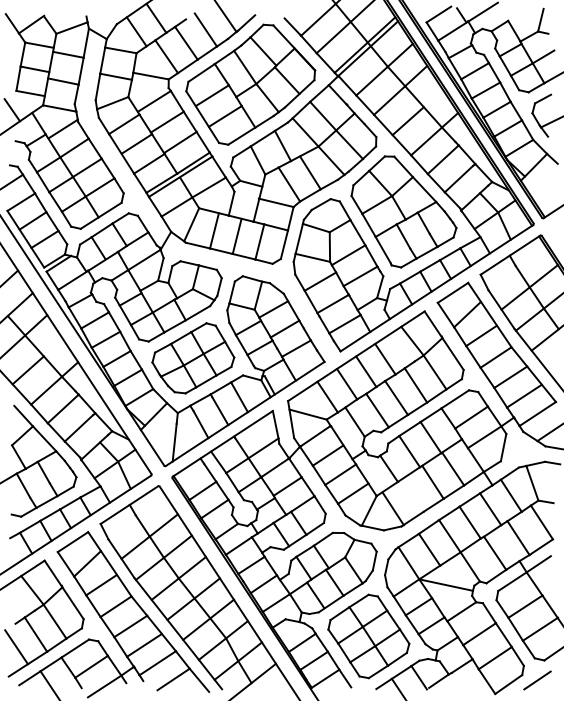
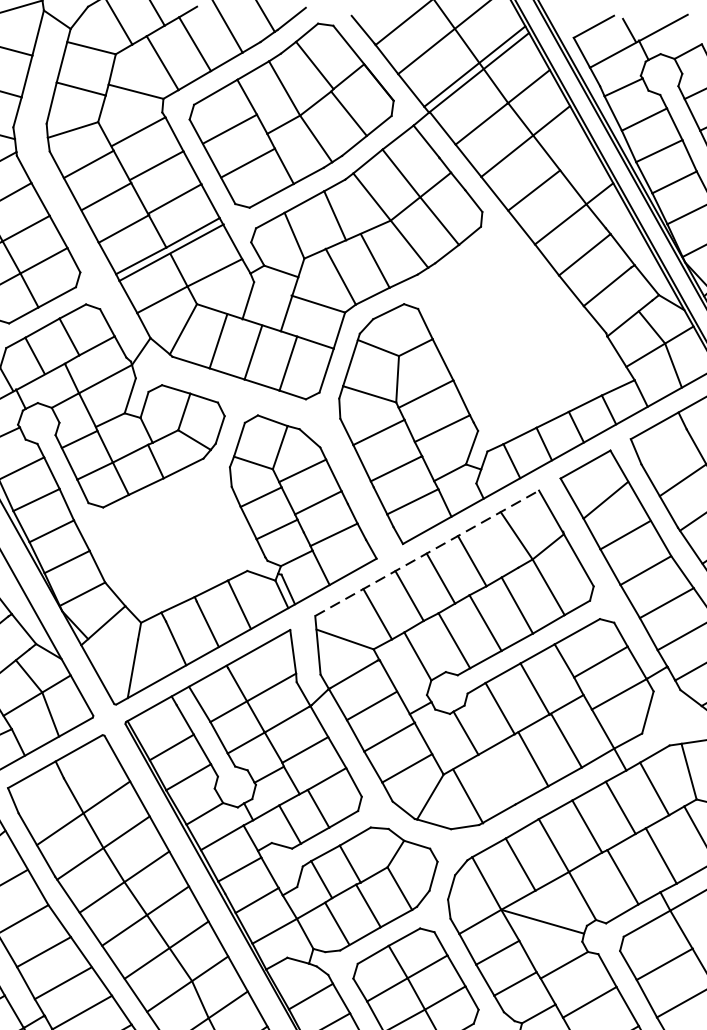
part: (403, 211) -> (516, 331), removed
line: (356, 356) -> (427, 553), solid -> dashed
part: (193, 358) -> (171, 538), removed

